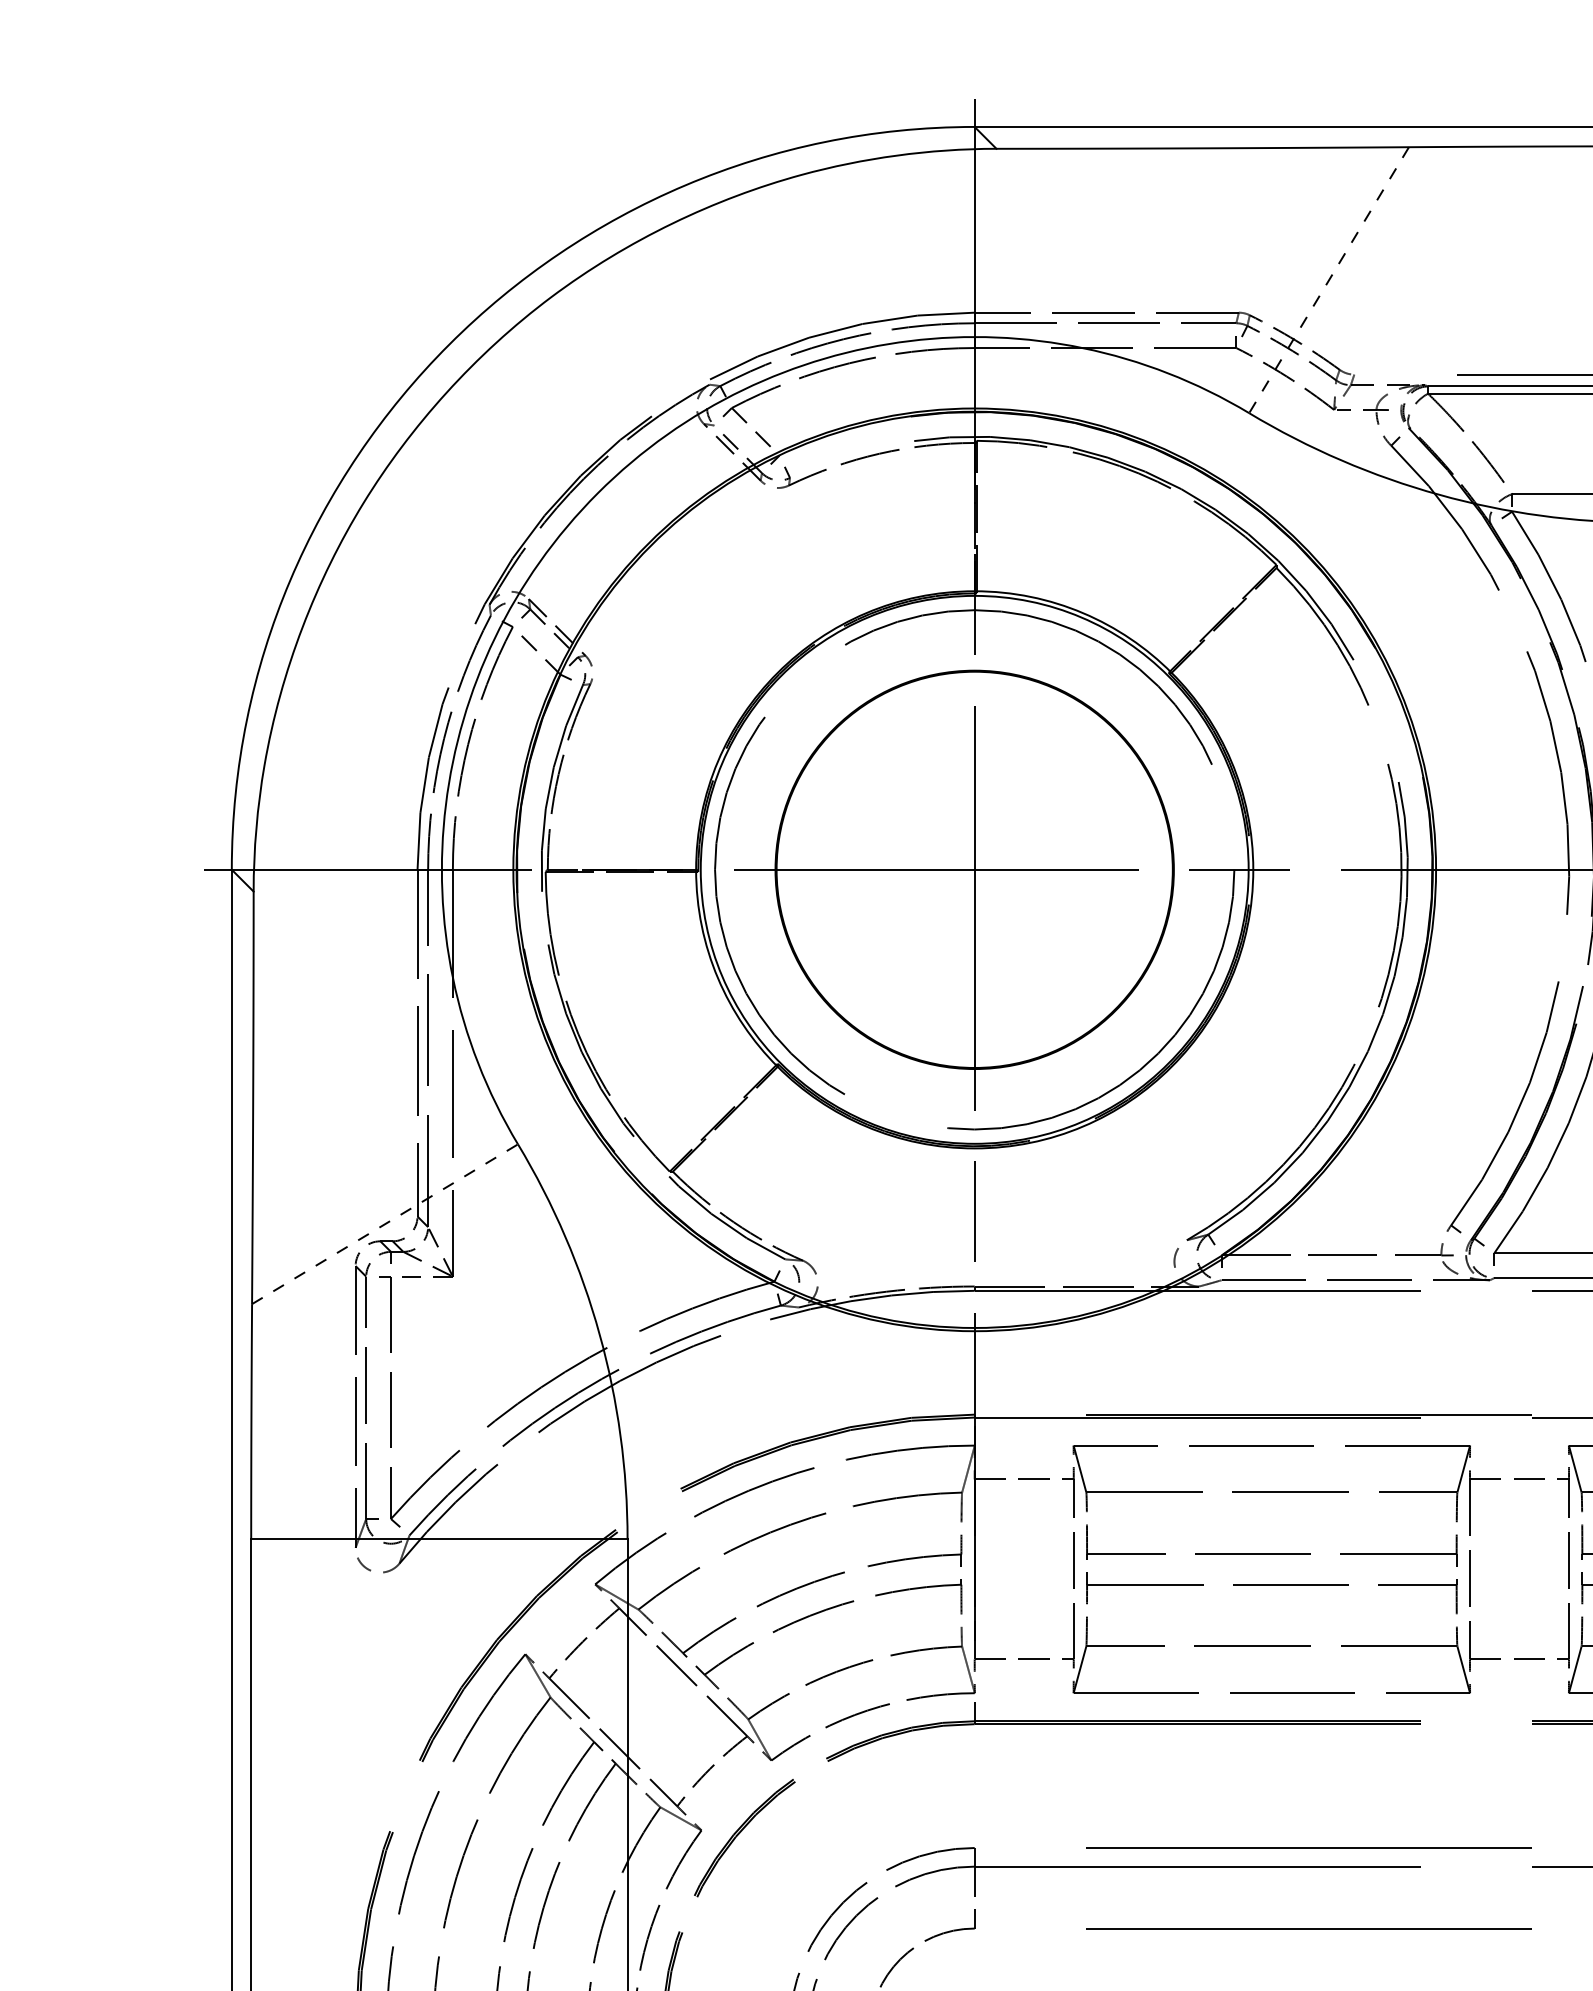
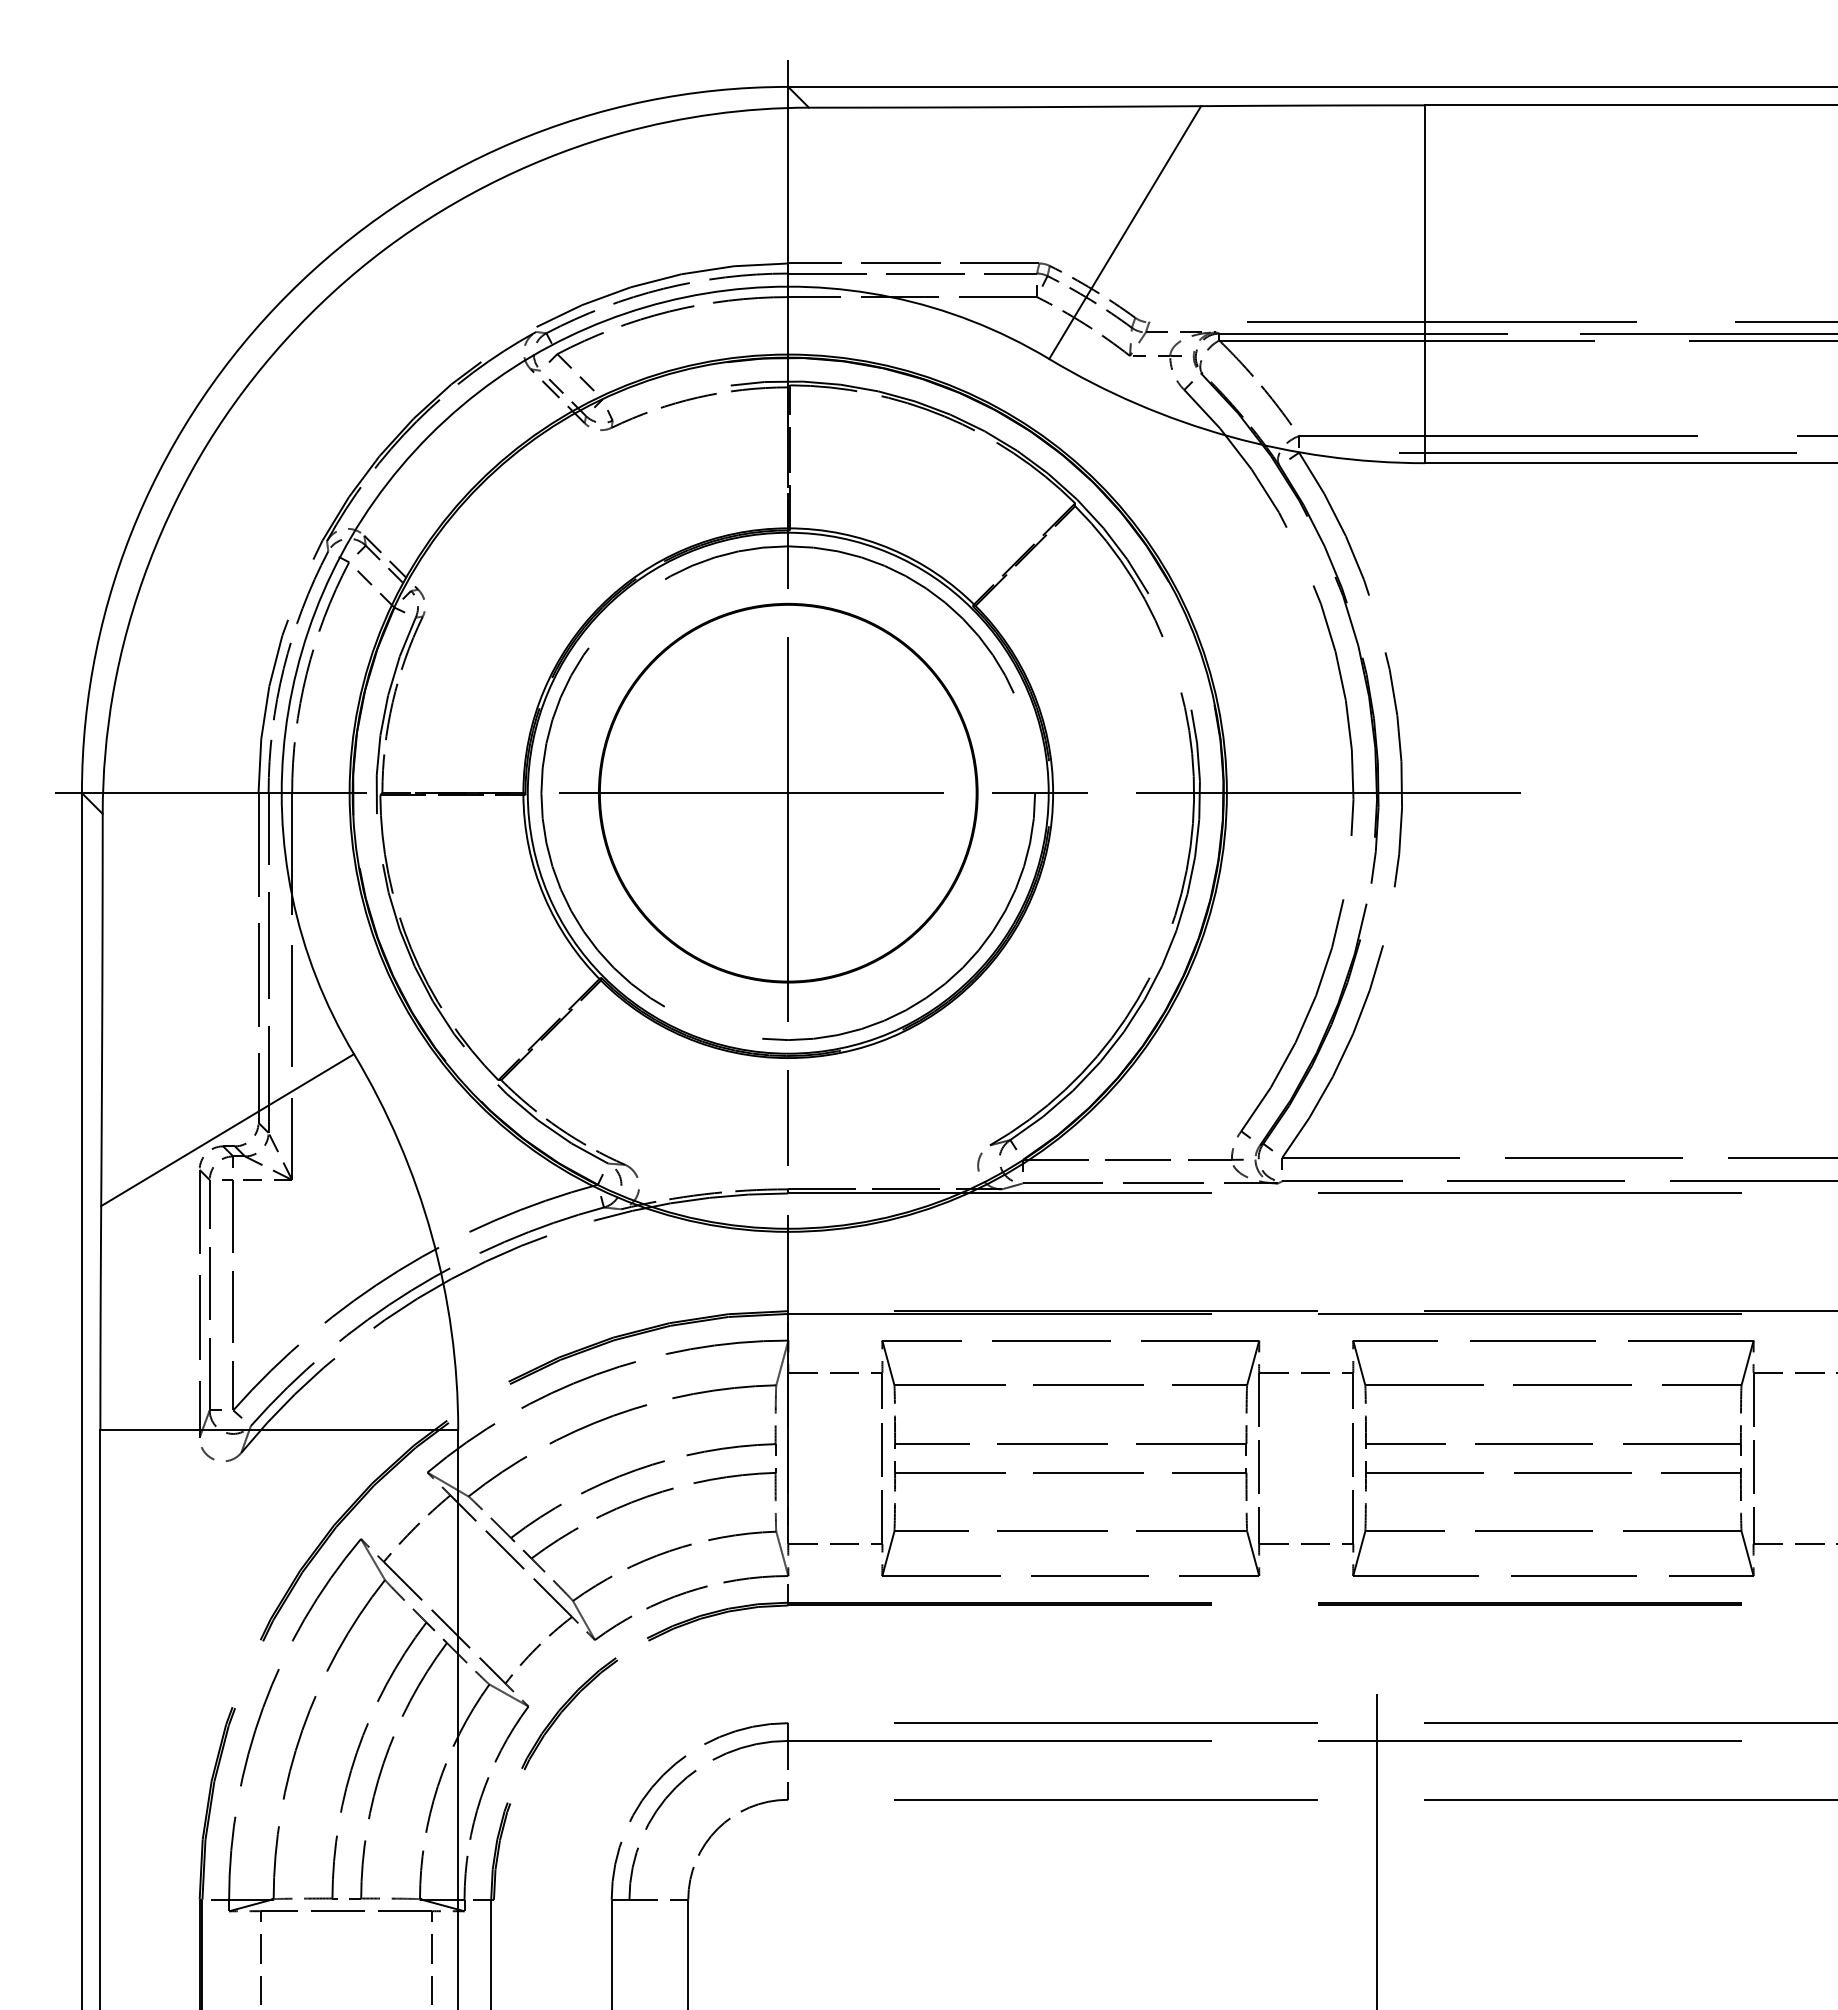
line: (1328, 281) -> (1124, 233), dashed -> solid
line: (385, 1223) -> (228, 1129), dashed -> solid

